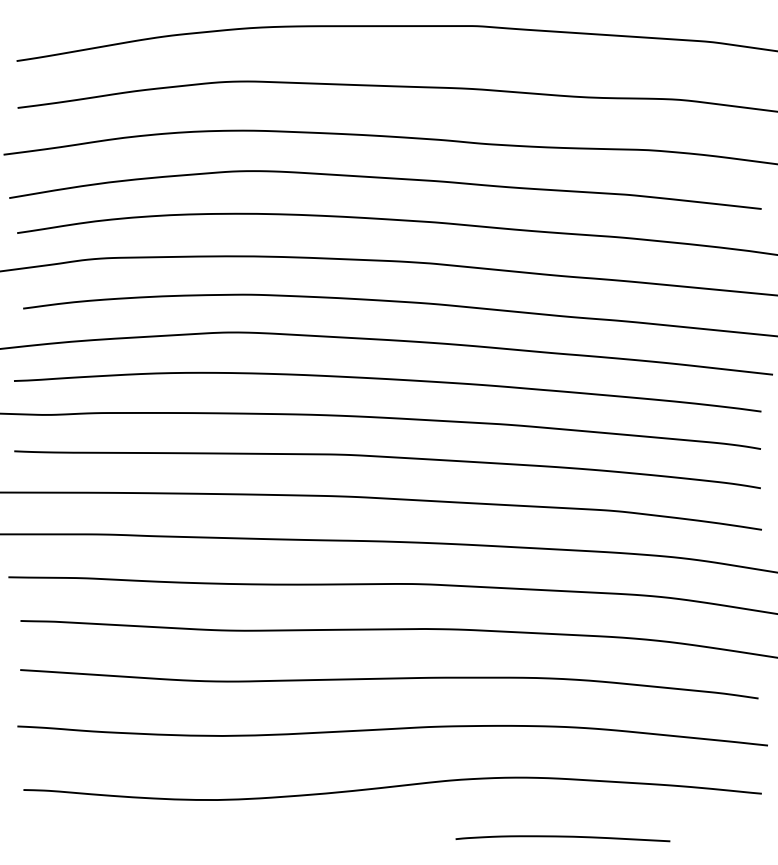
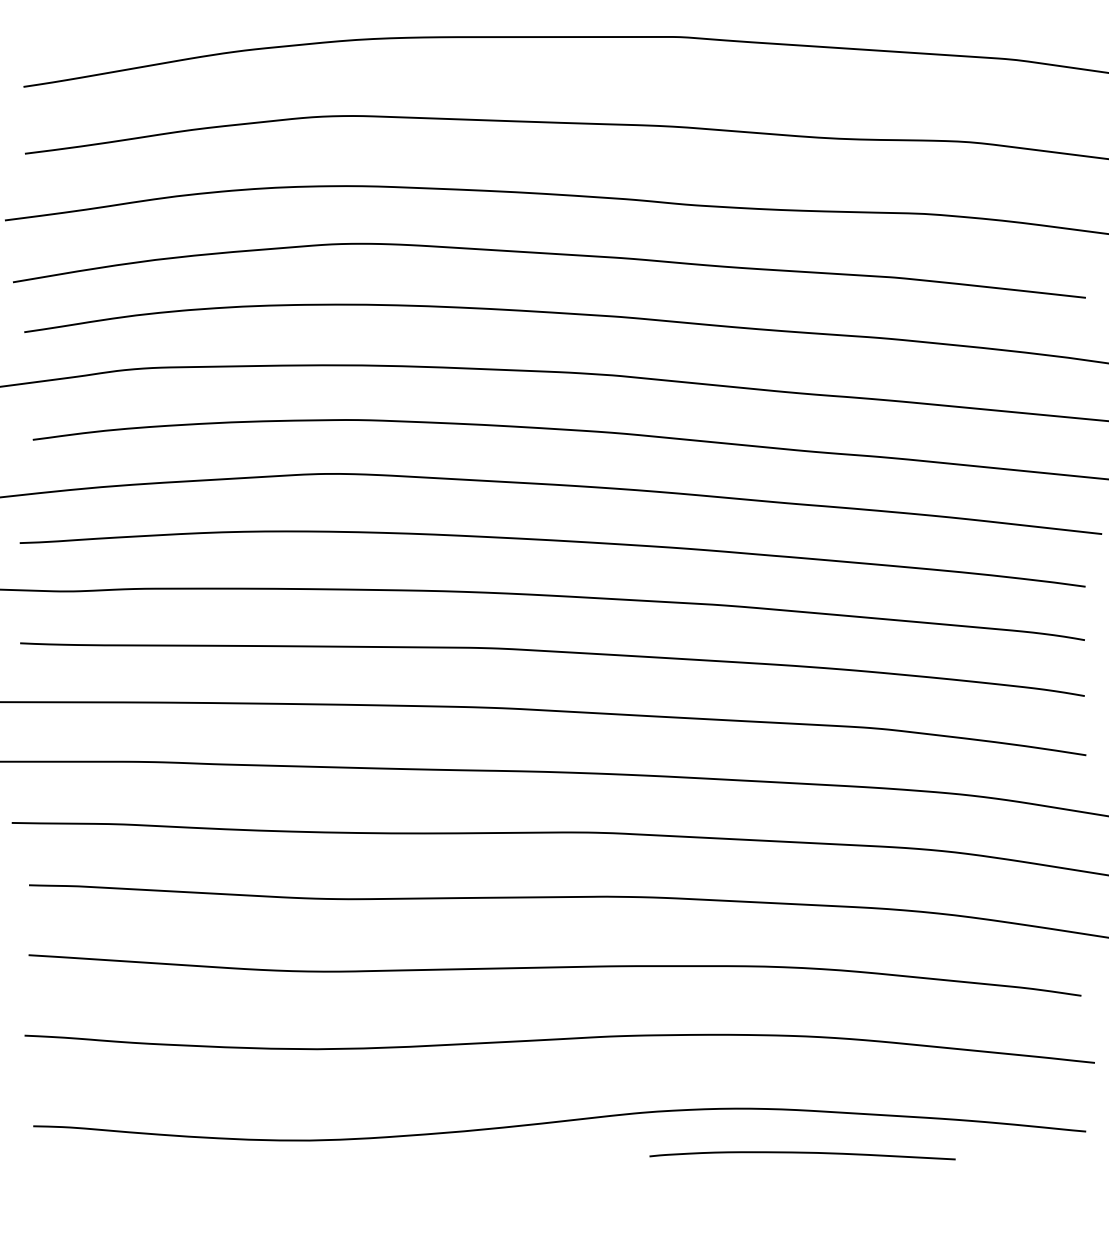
curve: (562, 837) -> (802, 1153), moved

